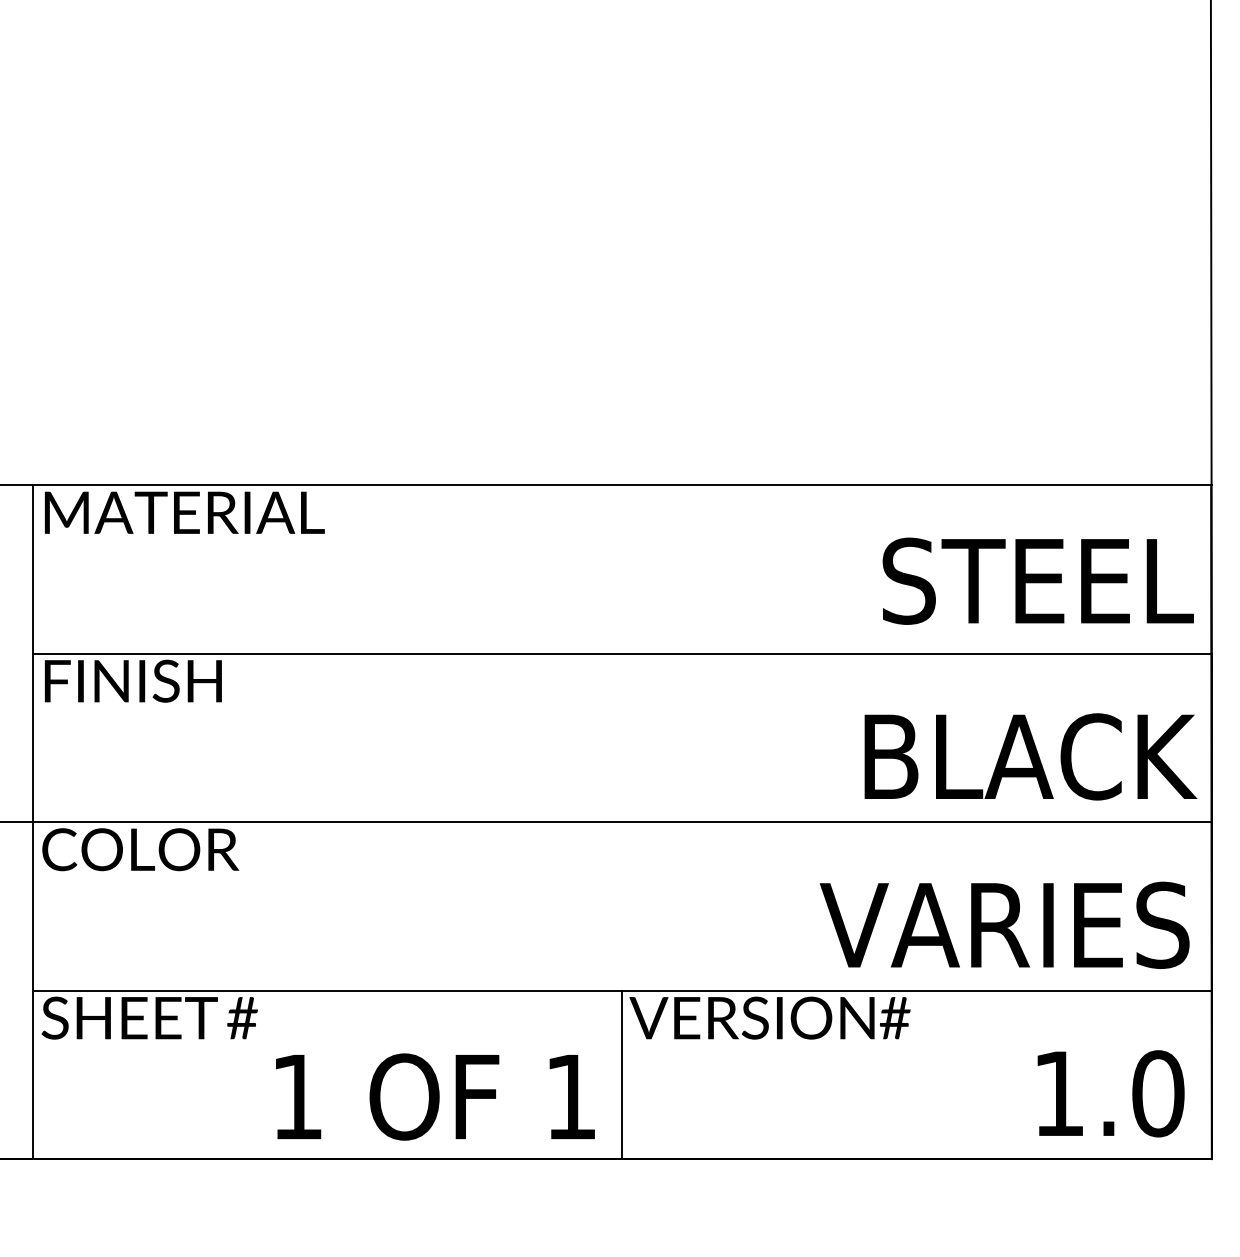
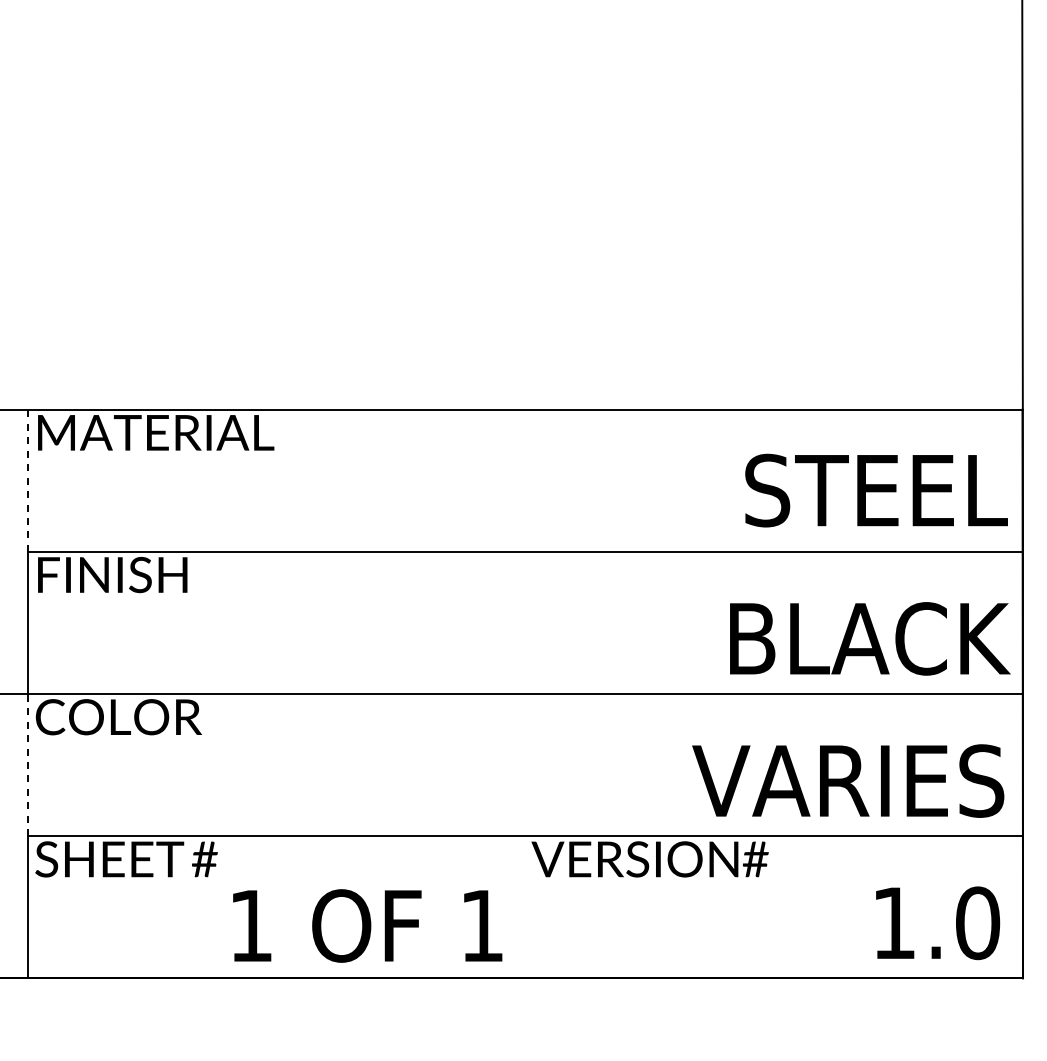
line: (32, 569) -> (27, 480), solid -> dashed
line: (32, 905) -> (27, 764), solid -> dashed
line: (622, 1075) -> (525, 907), removed

